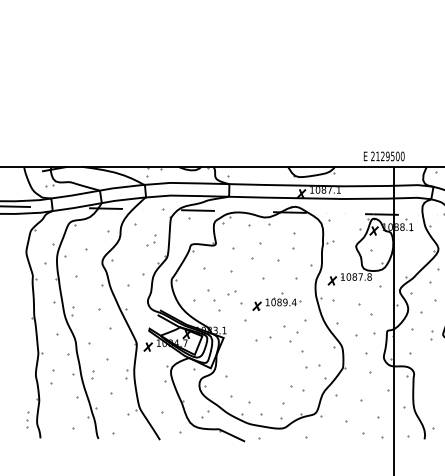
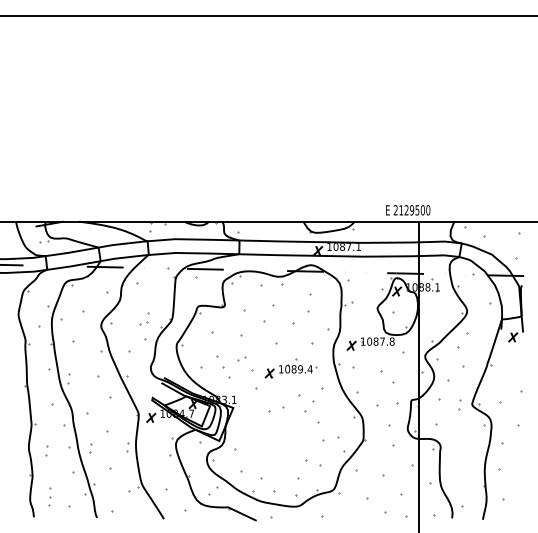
part: (151, 239) -> (144, 318), moved
part: (52, 377) -> (46, 450), size x0.62
part: (27, 419) -> (49, 496), moved

